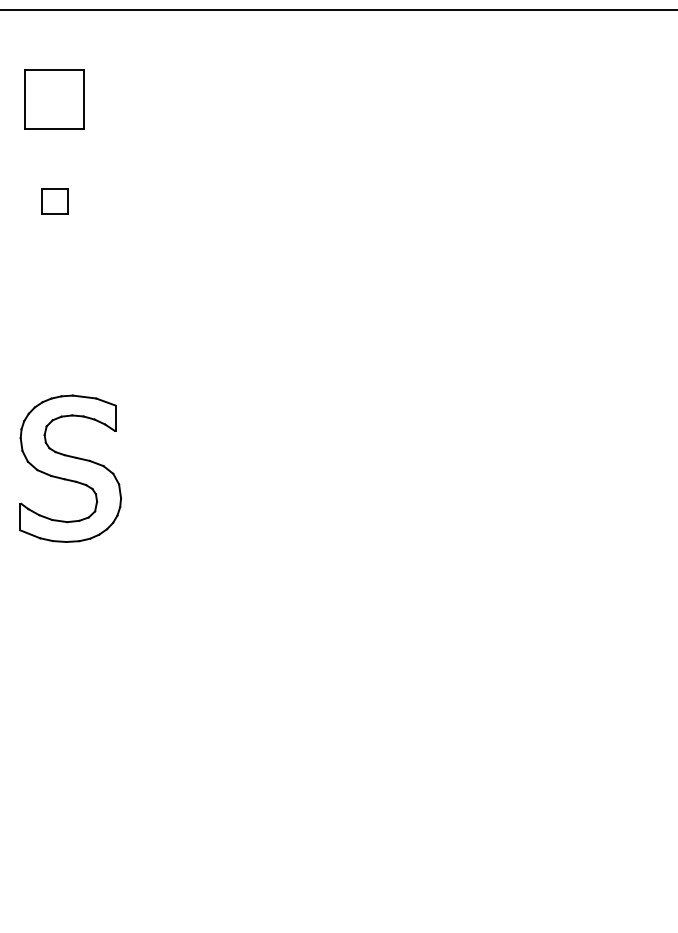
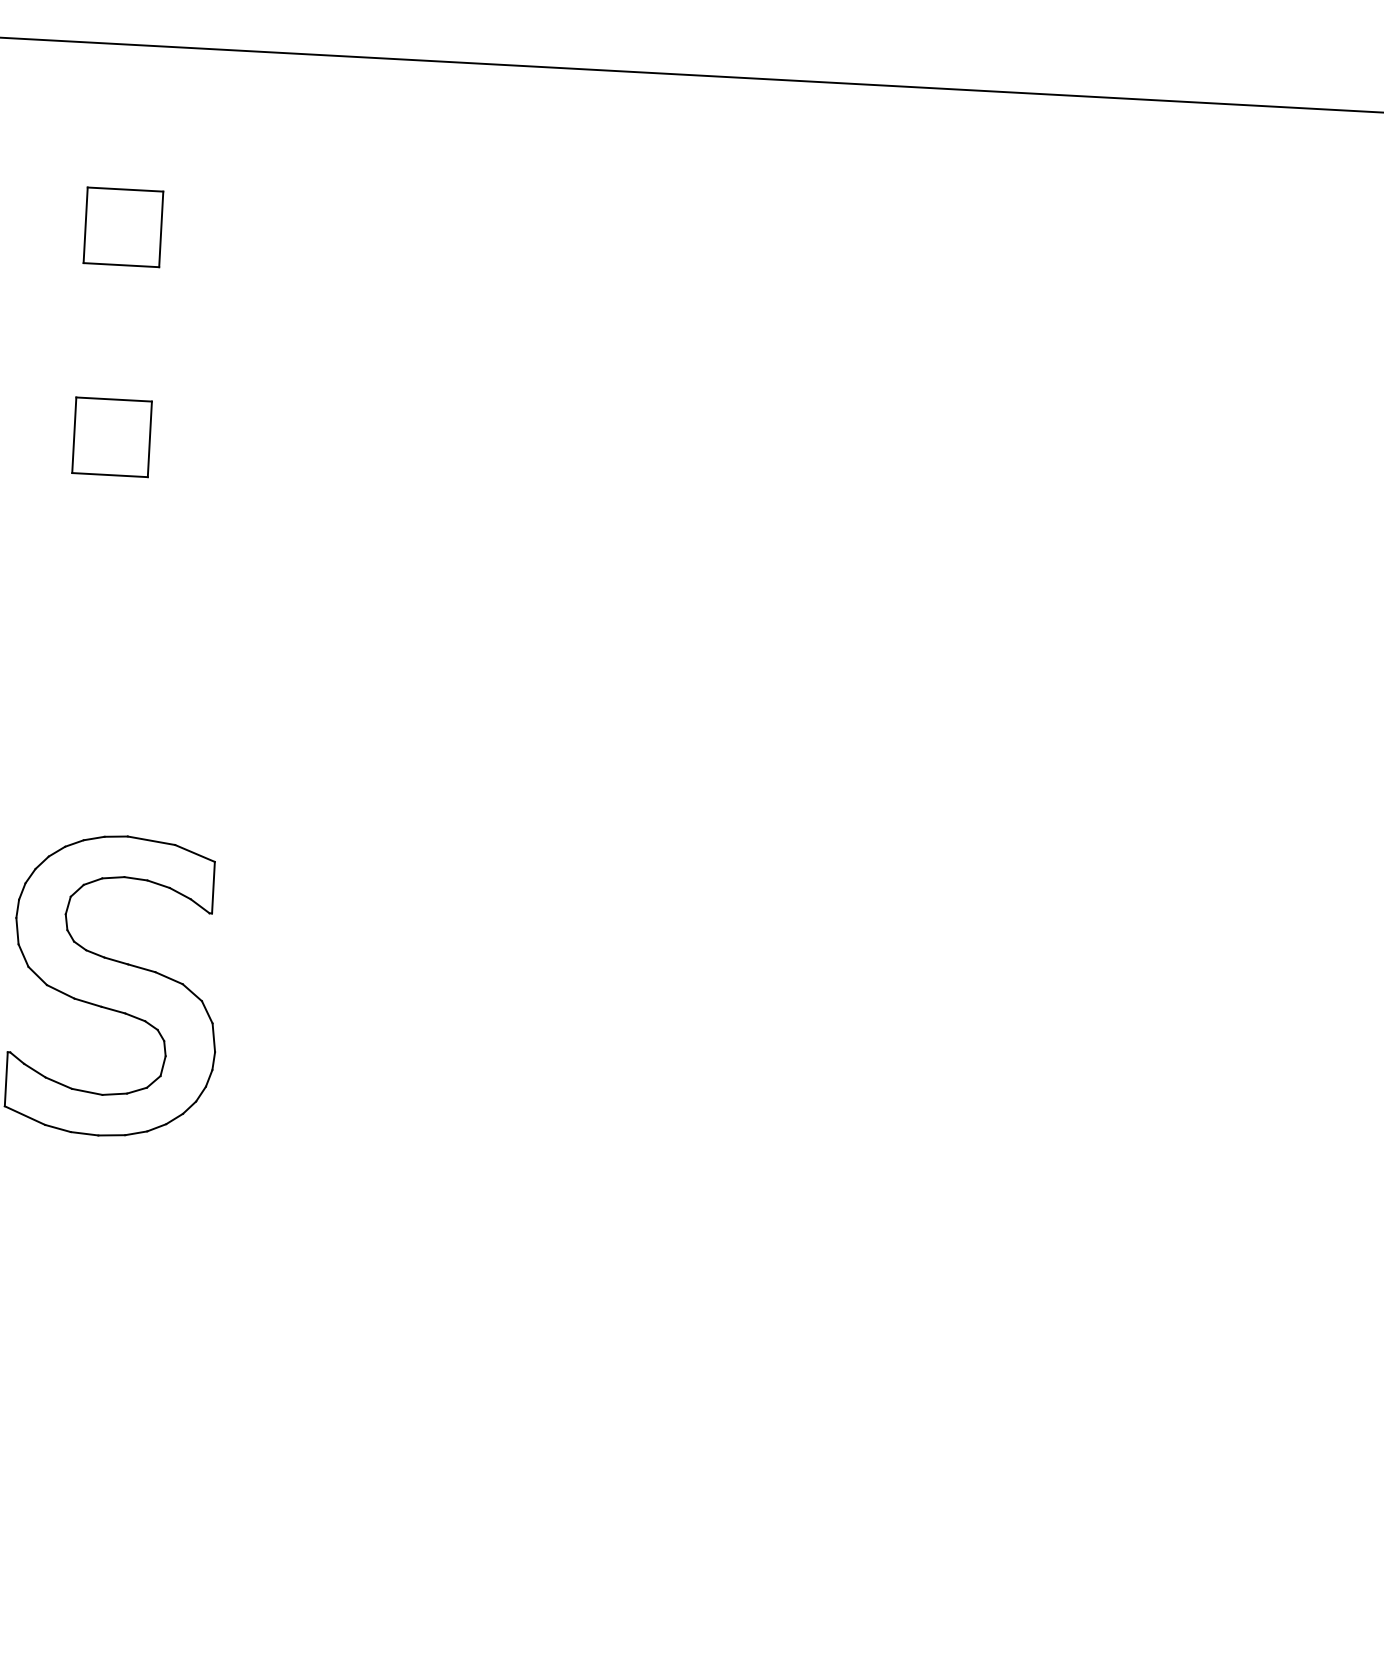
part: (54, 98) -> (123, 226), size x0.62
part: (54, 201) -> (111, 437), size x1.43

